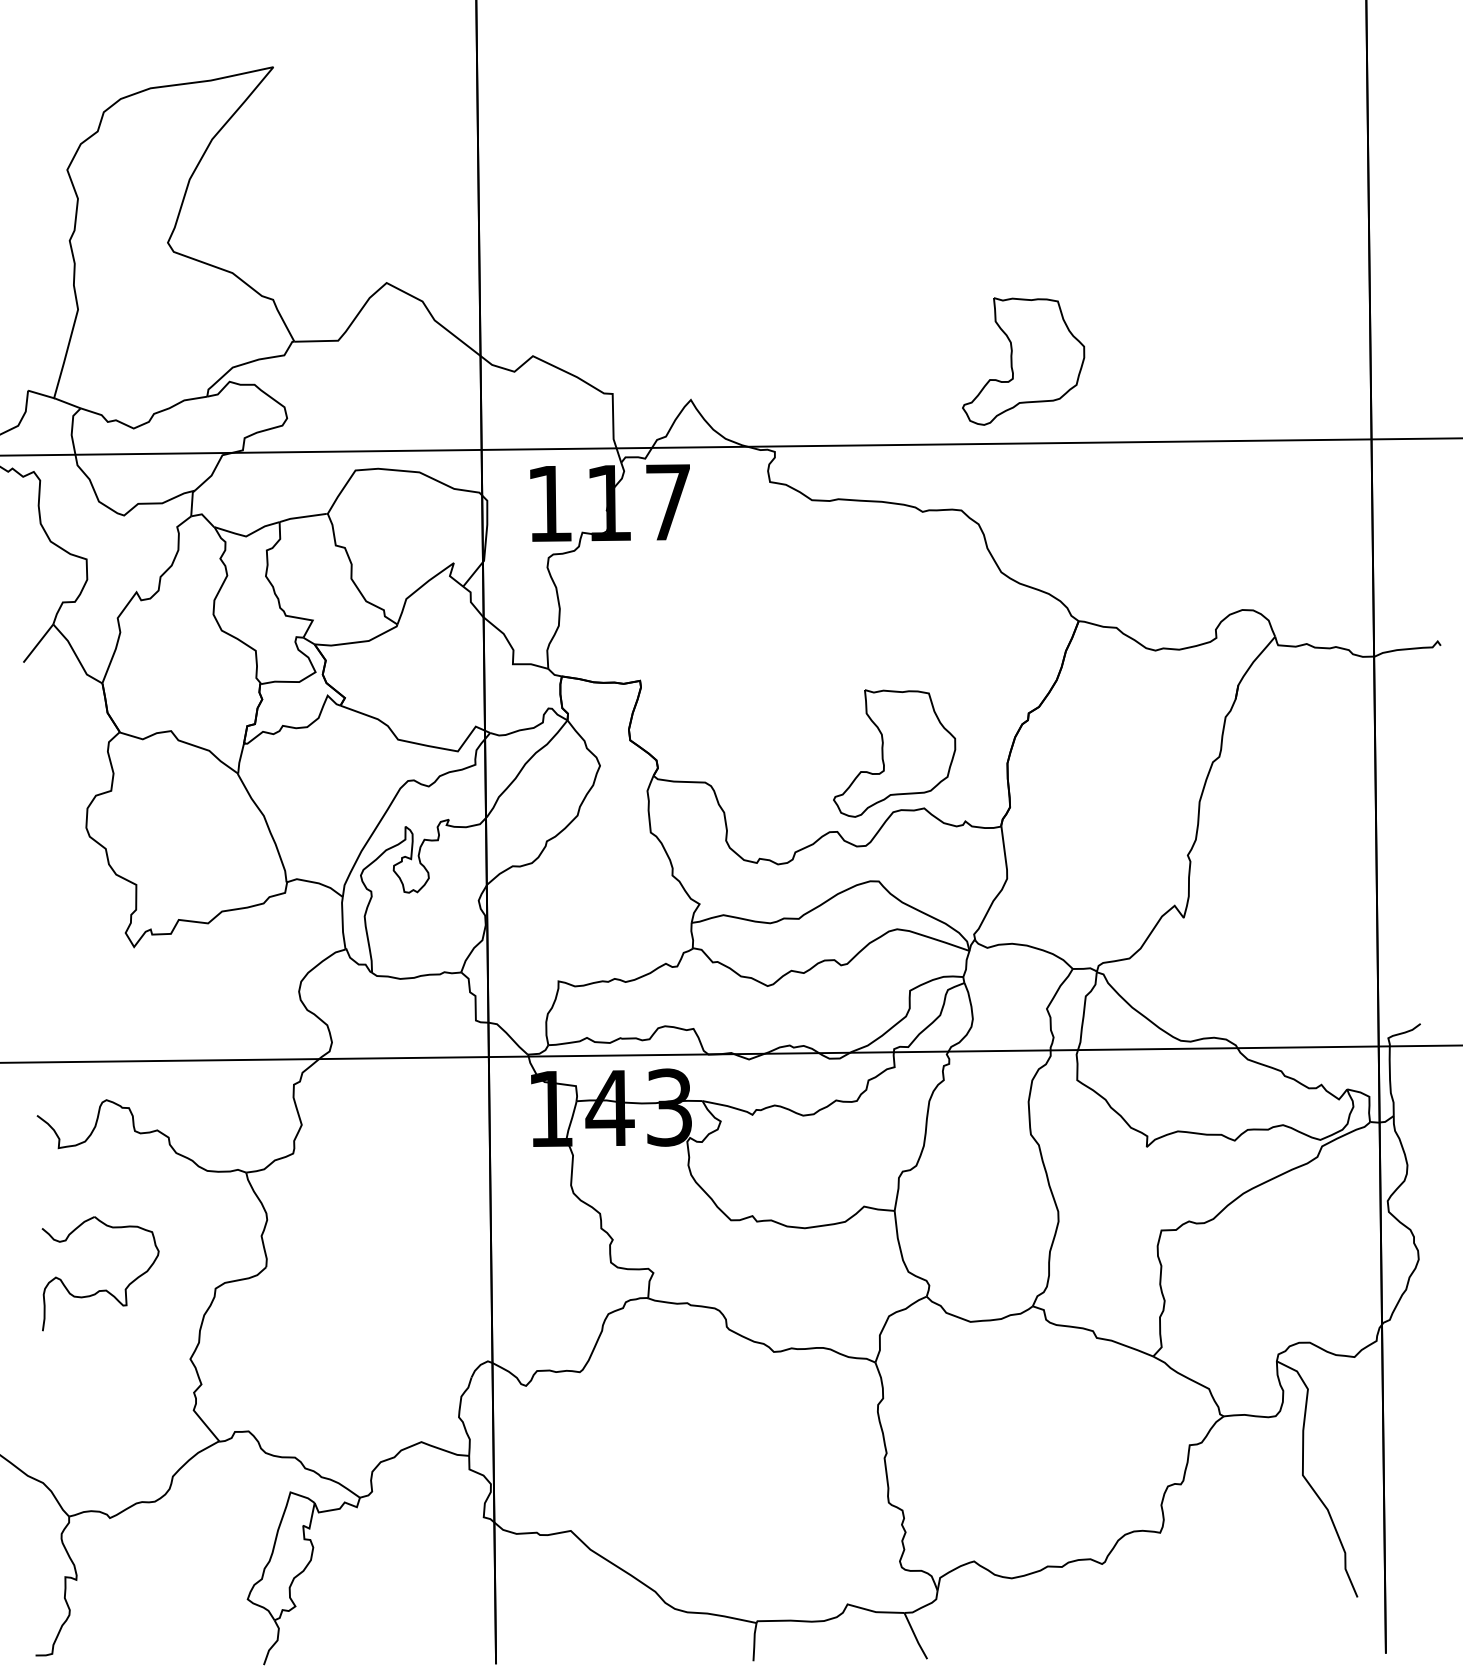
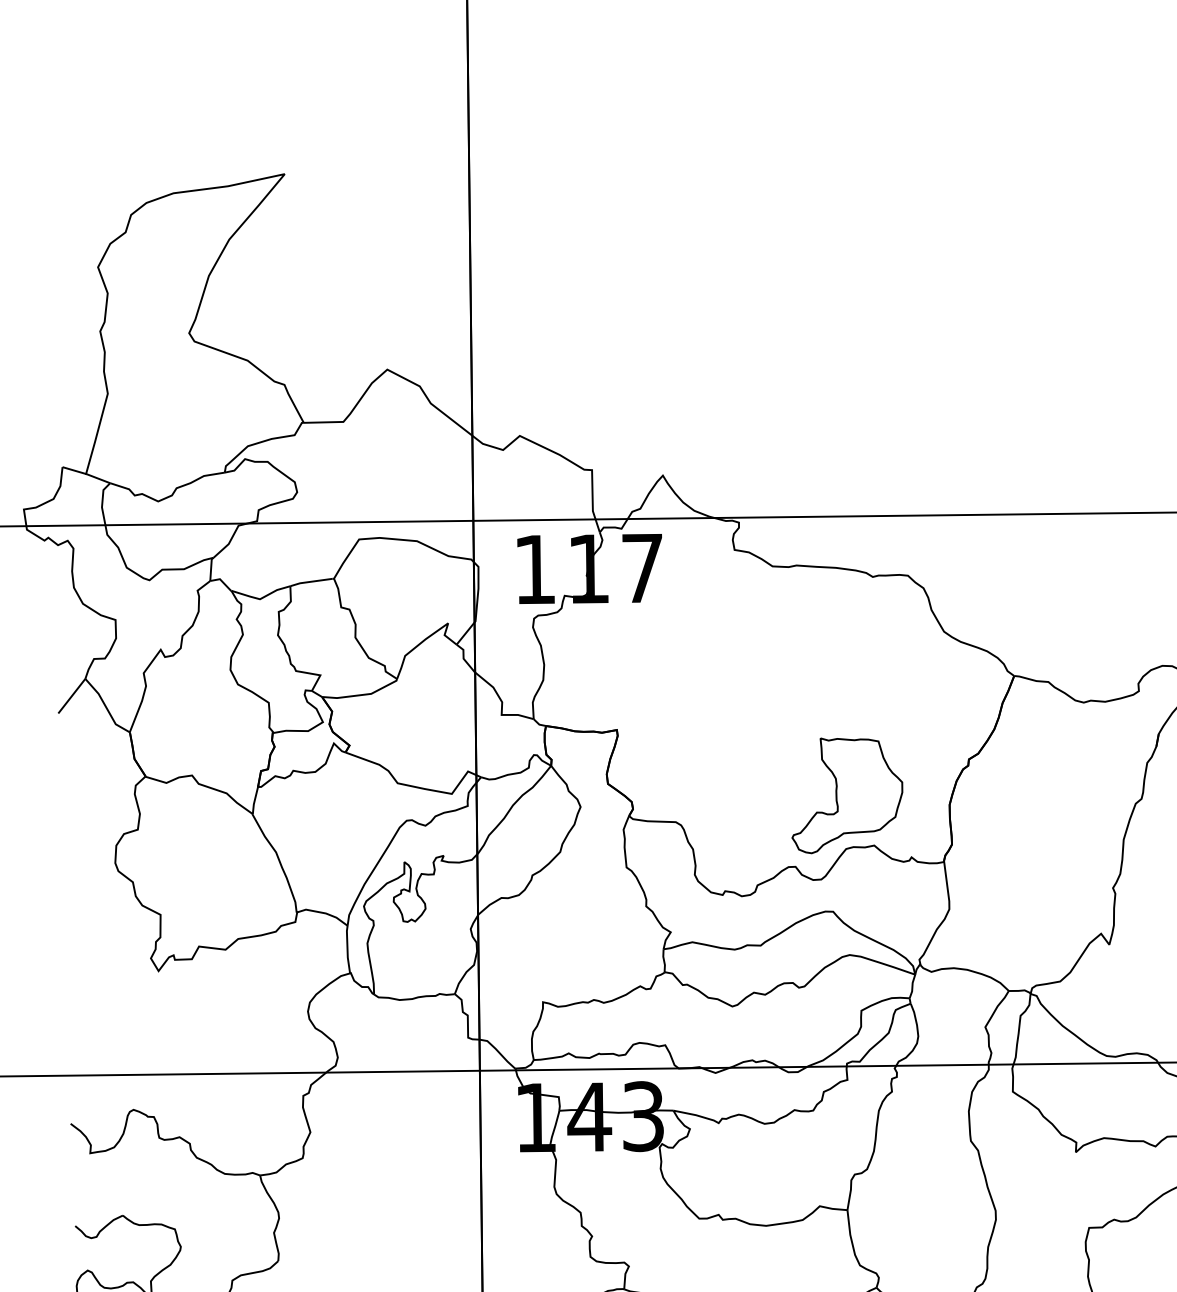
part: (1023, 361) -> (964, 440), removed

